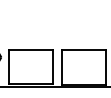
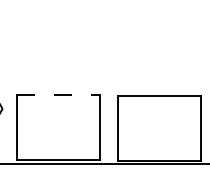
line: (30, 50) -> (57, 95), solid -> dashed

